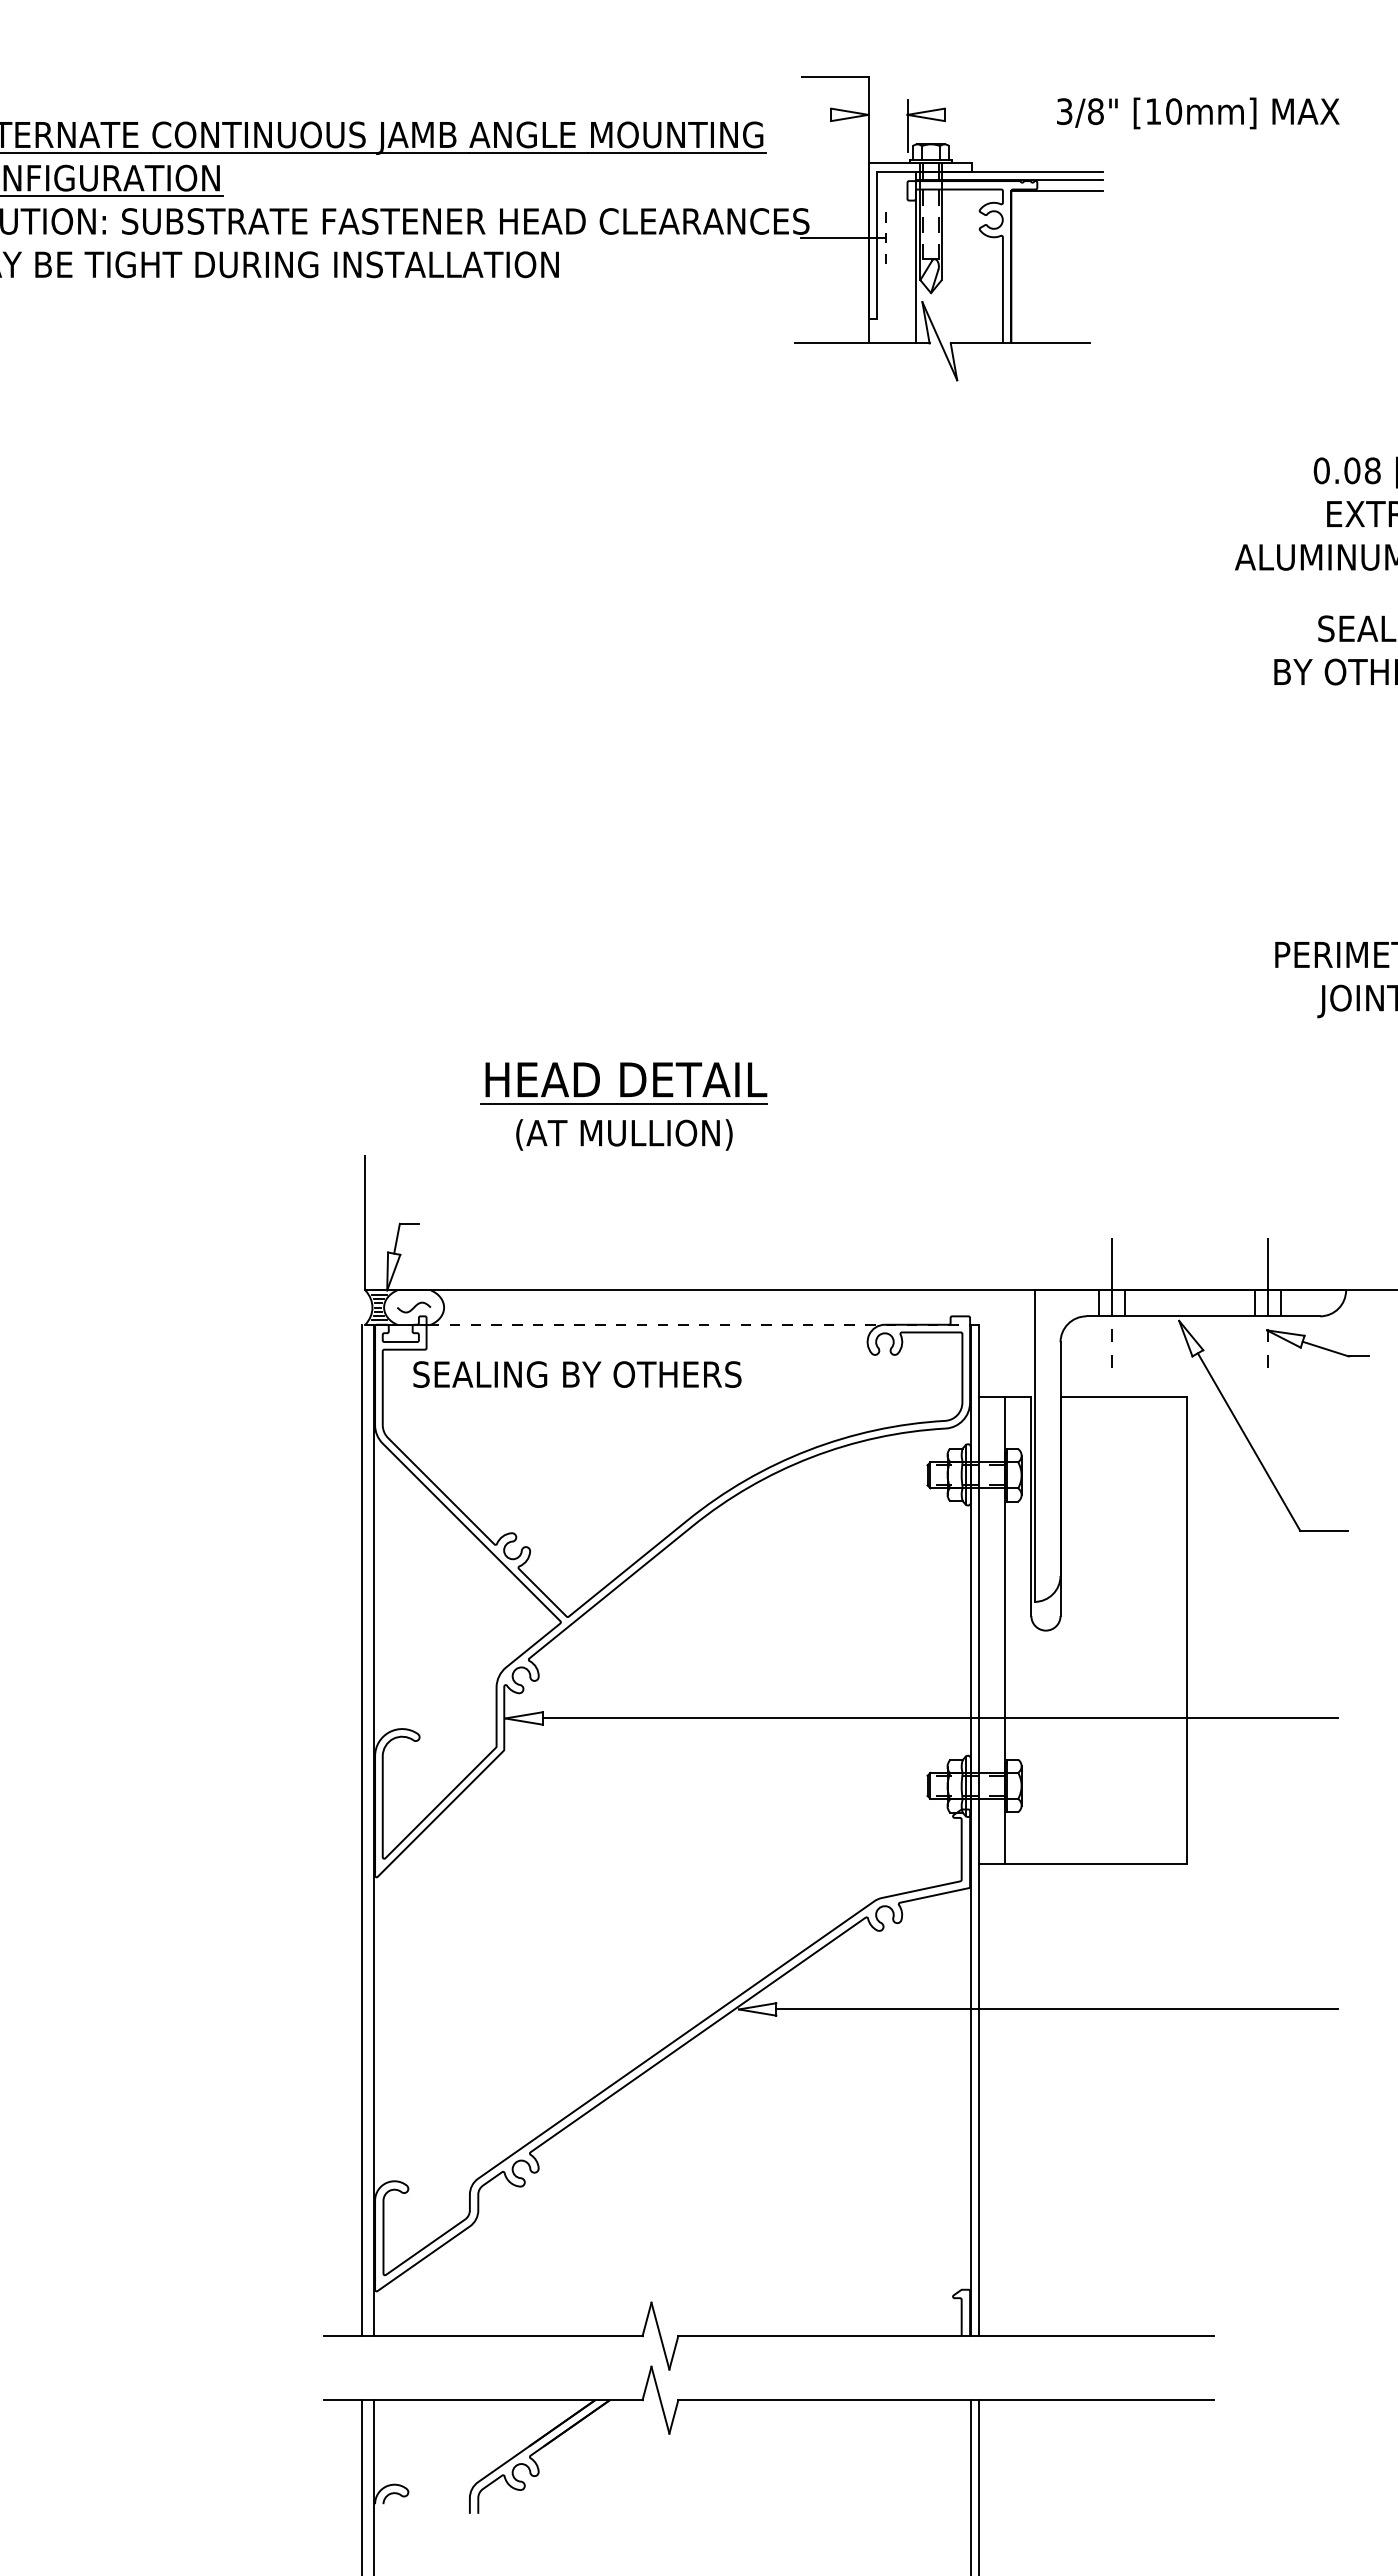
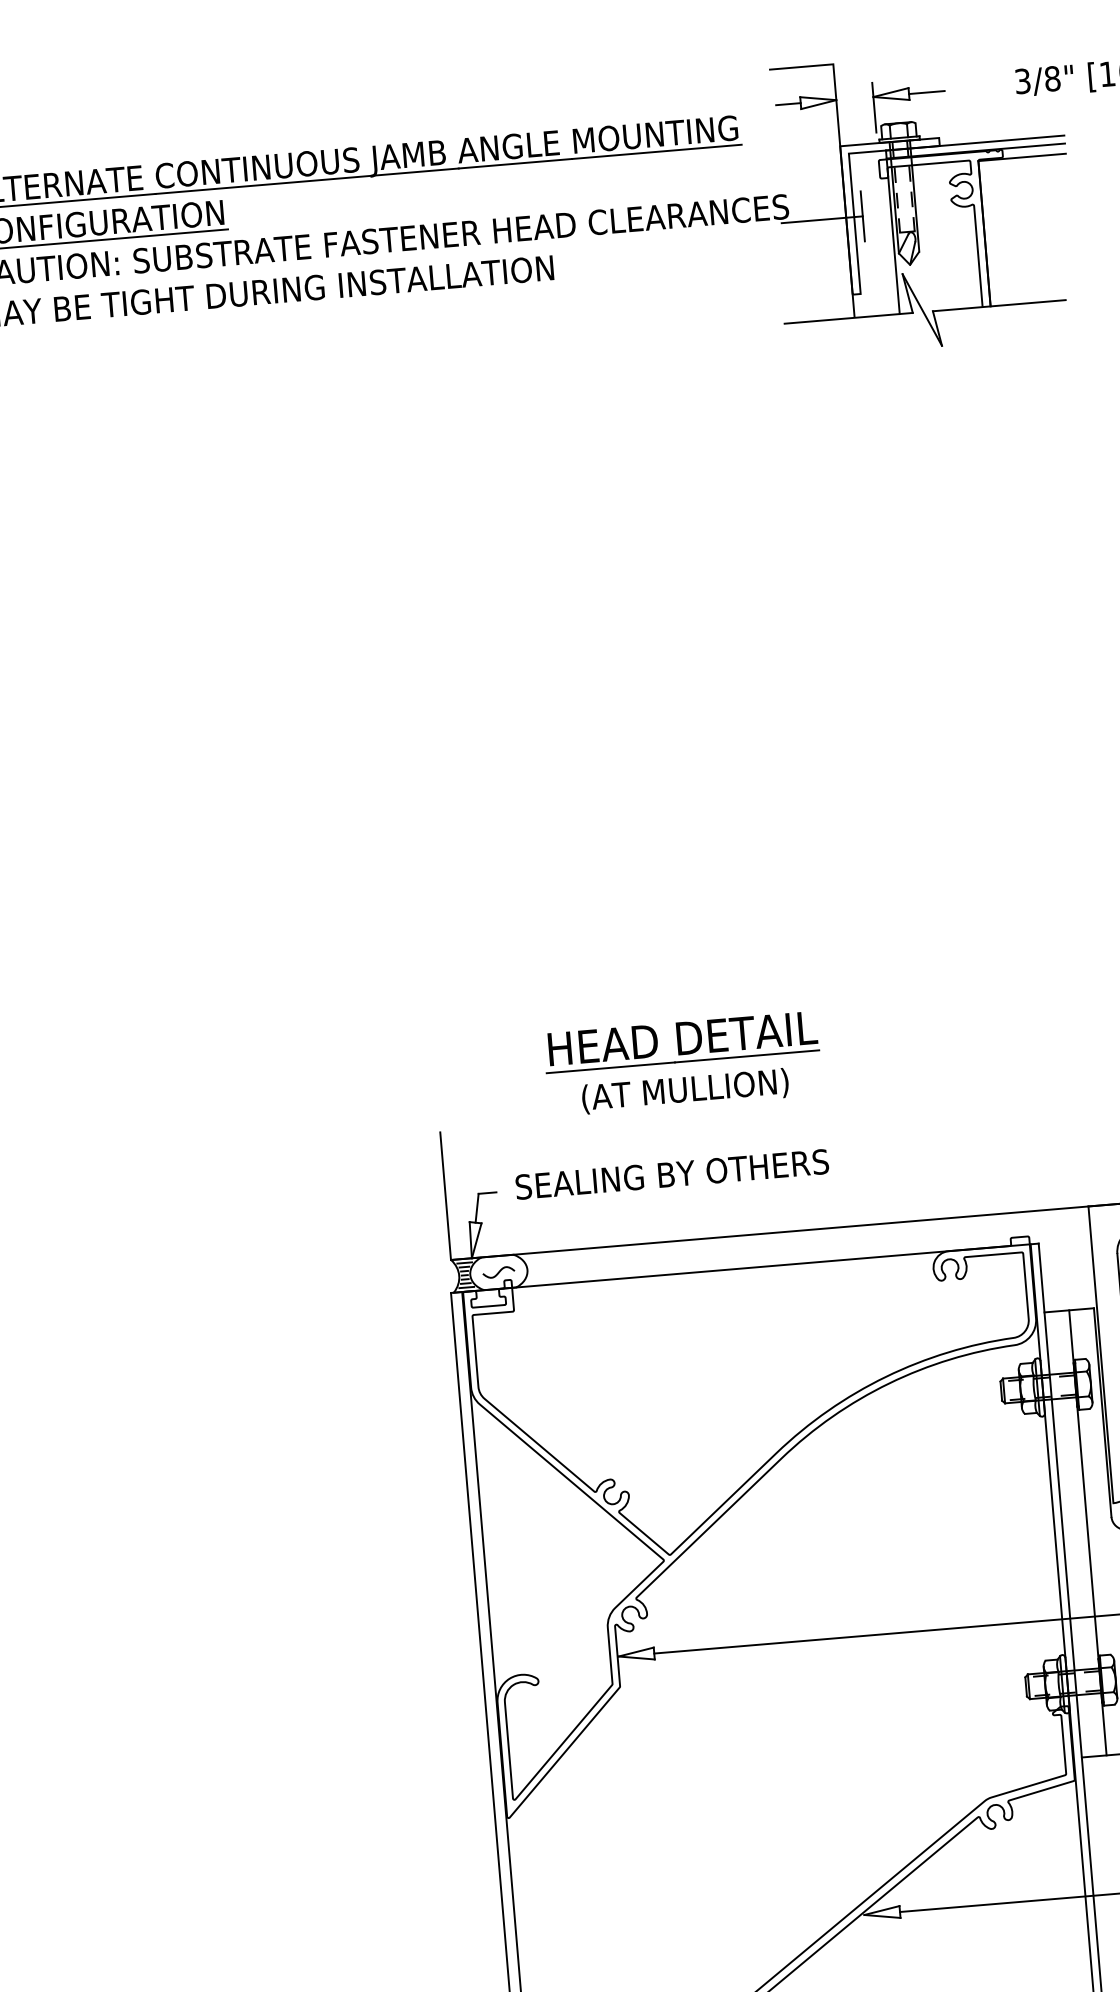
line: (818, 114) -> (788, 103), added
line: (963, 114) -> (926, 92), added
line: (885, 238) -> (862, 216), dashed -> solid
line: (670, 1324) -> (744, 1268), dashed -> solid
text: (577, 1374) -> (672, 1174), moved

